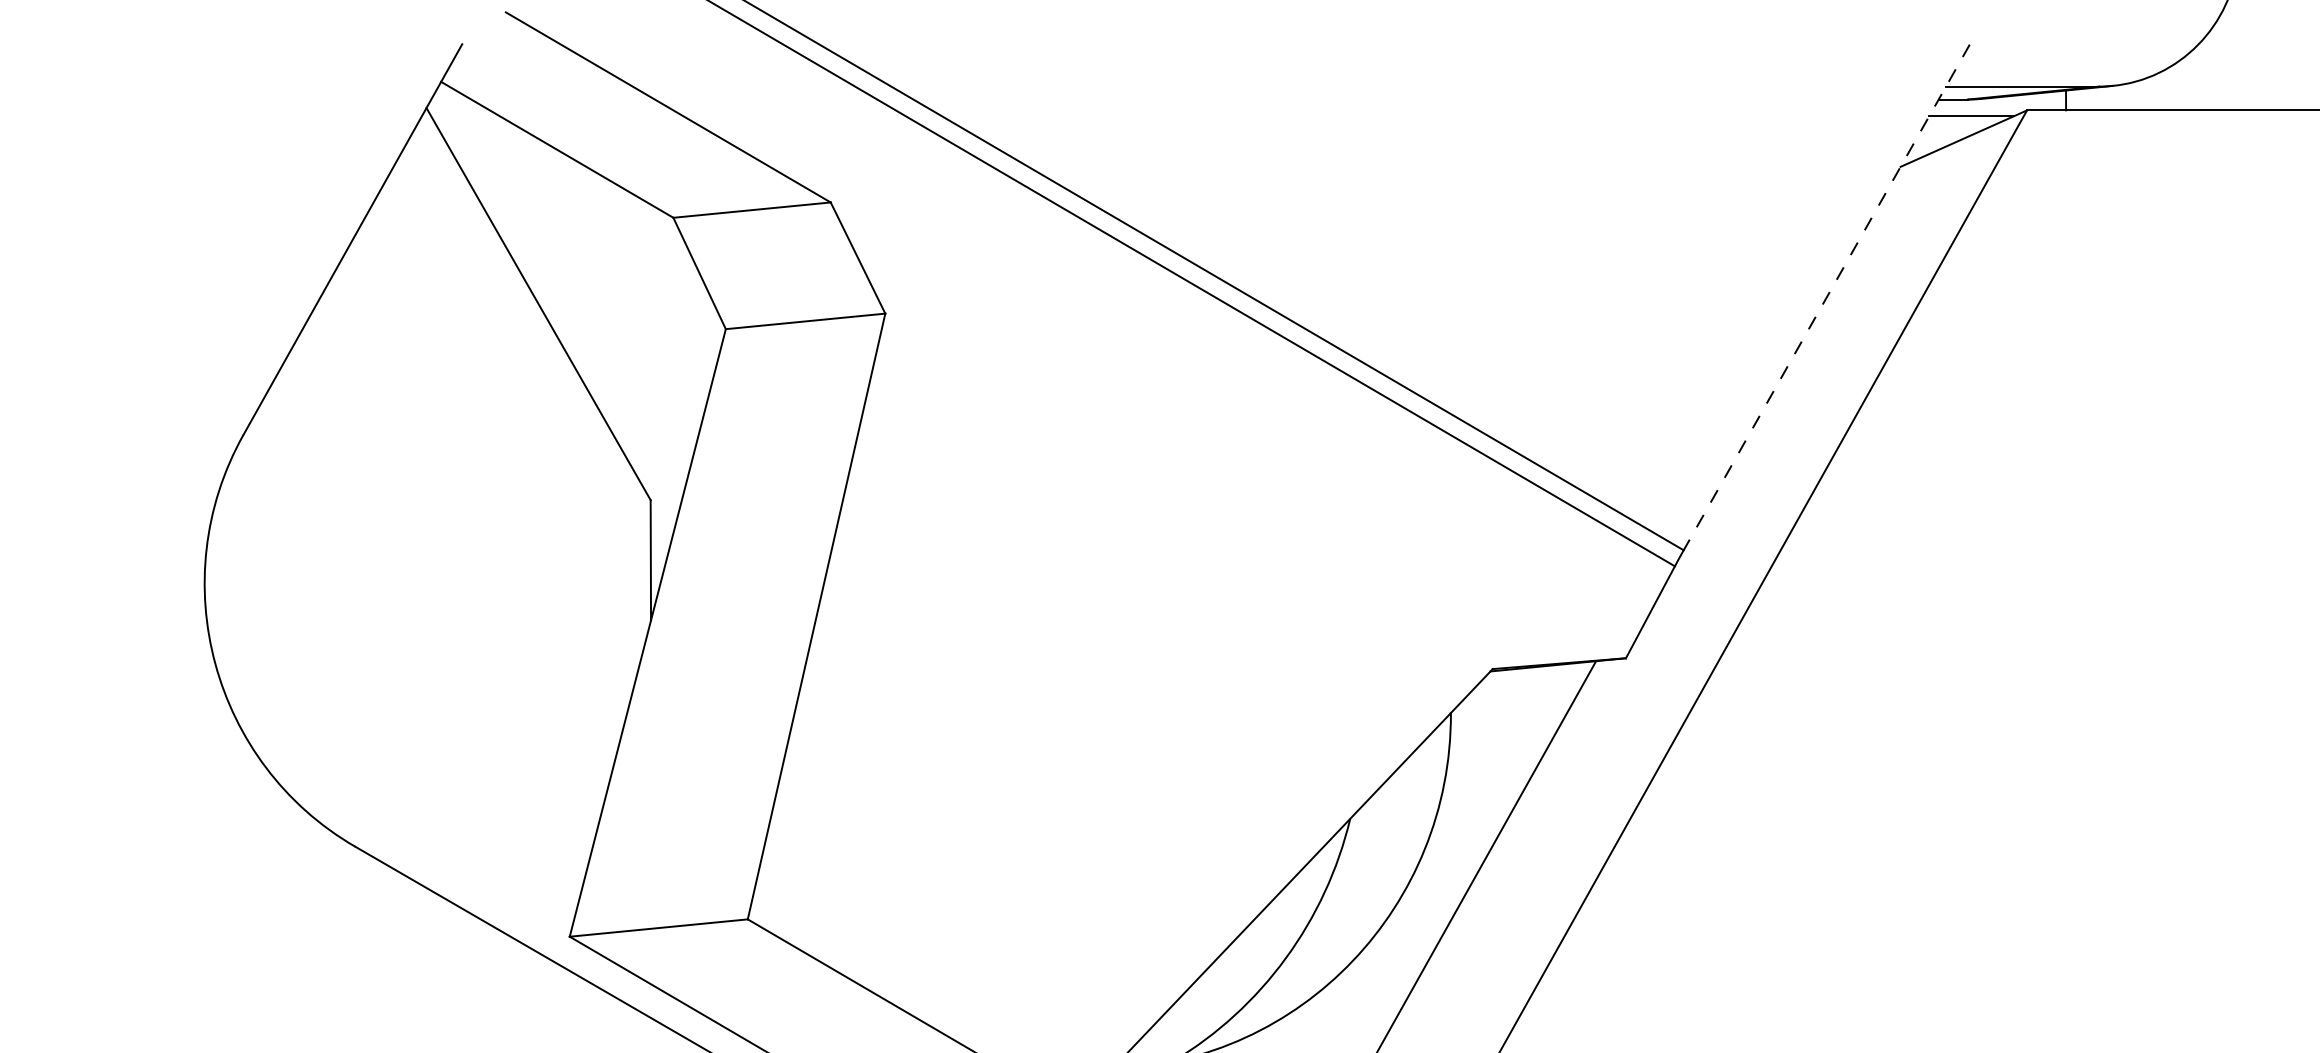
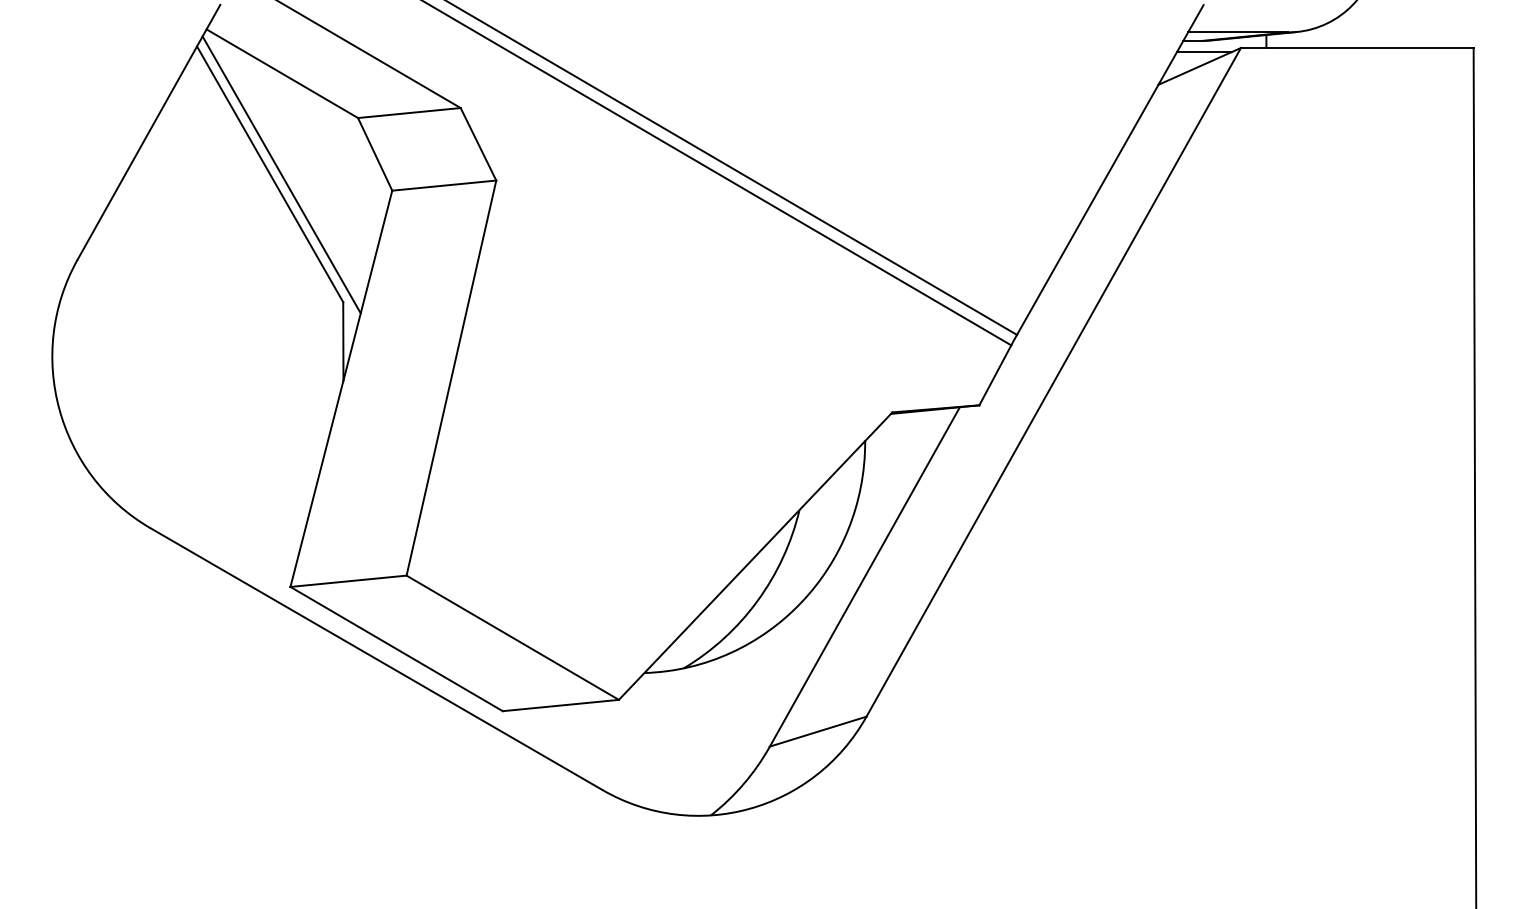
line: (1827, 298) -> (1110, 170), dashed -> solid
line: (556, 304) -> (281, 174), added

